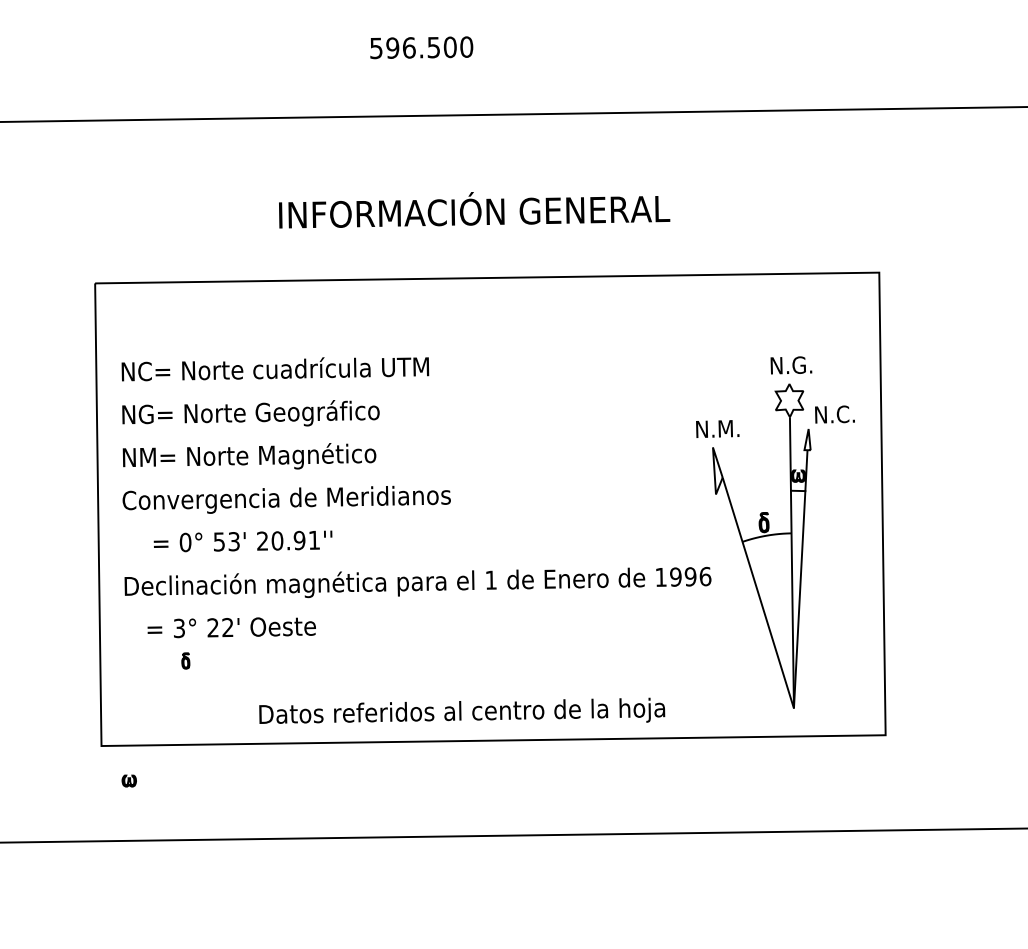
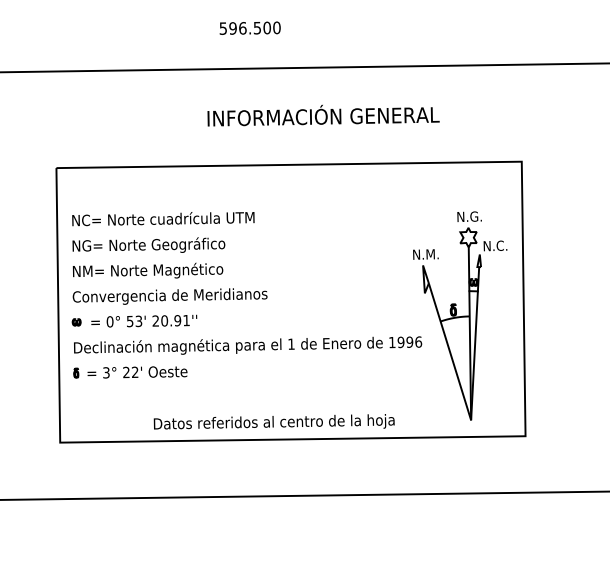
text: (474, 209) -> (323, 115), moved
part: (186, 659) -> (76, 372), moved
part: (128, 781) -> (76, 322), moved

